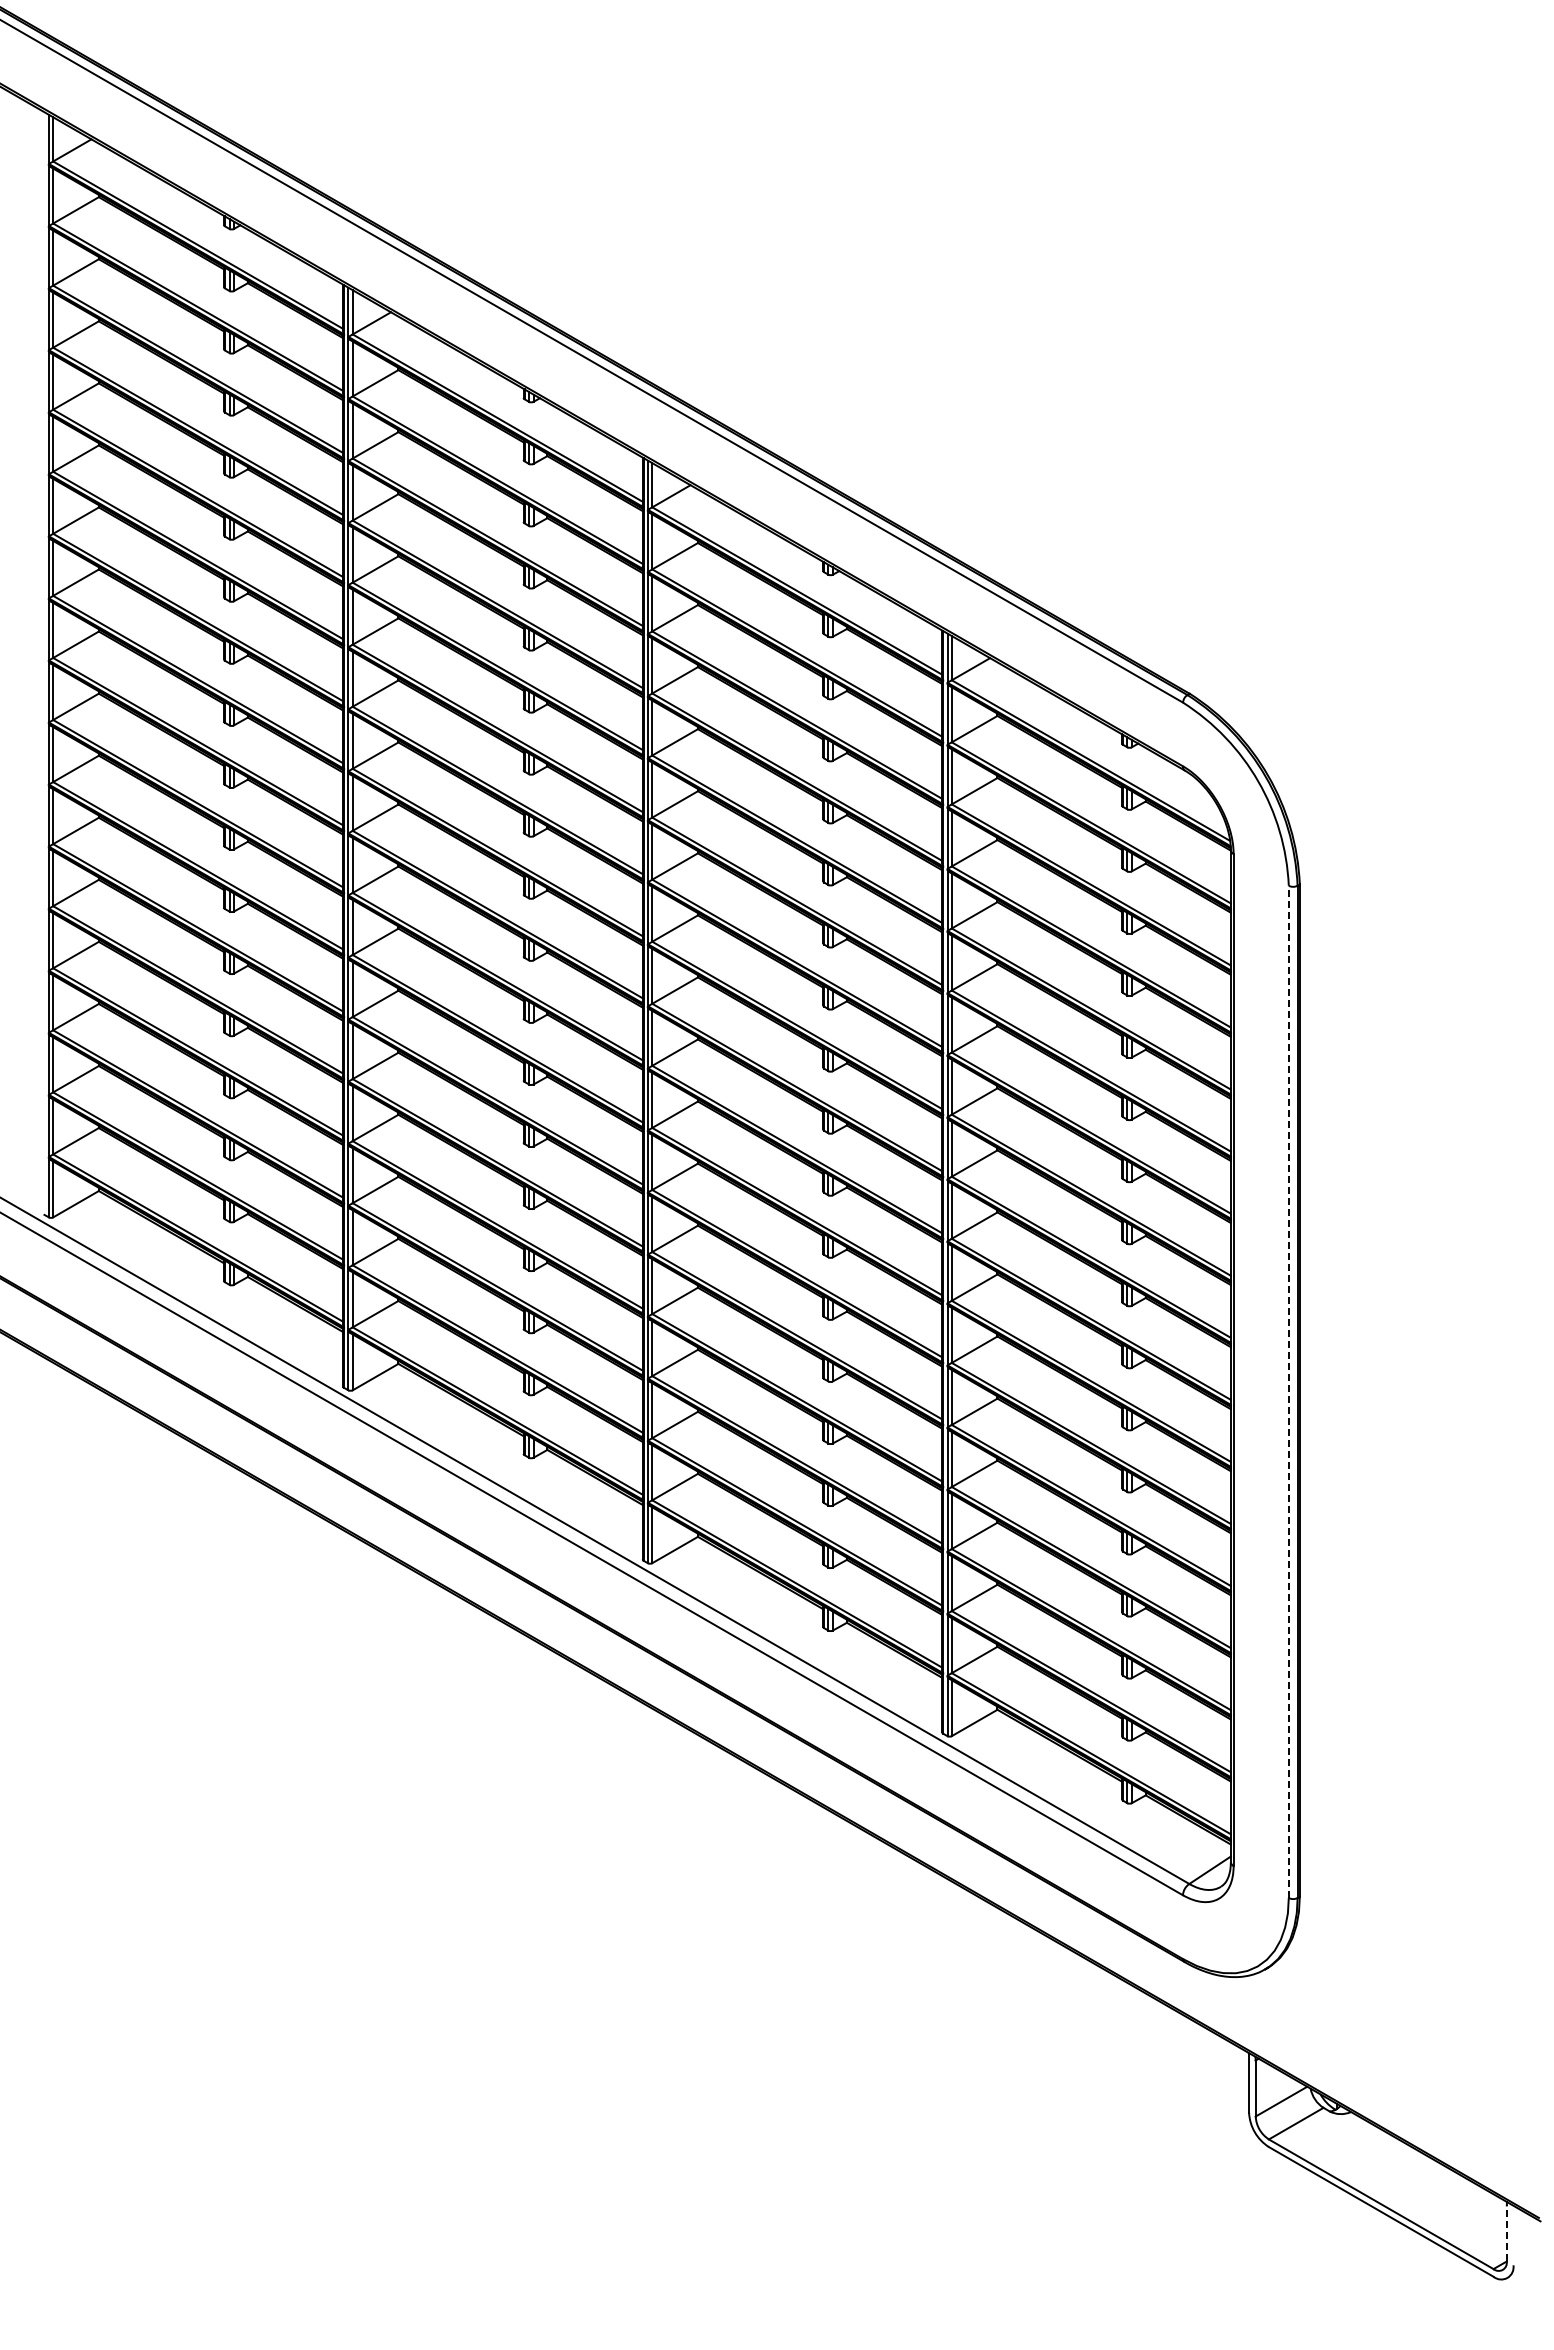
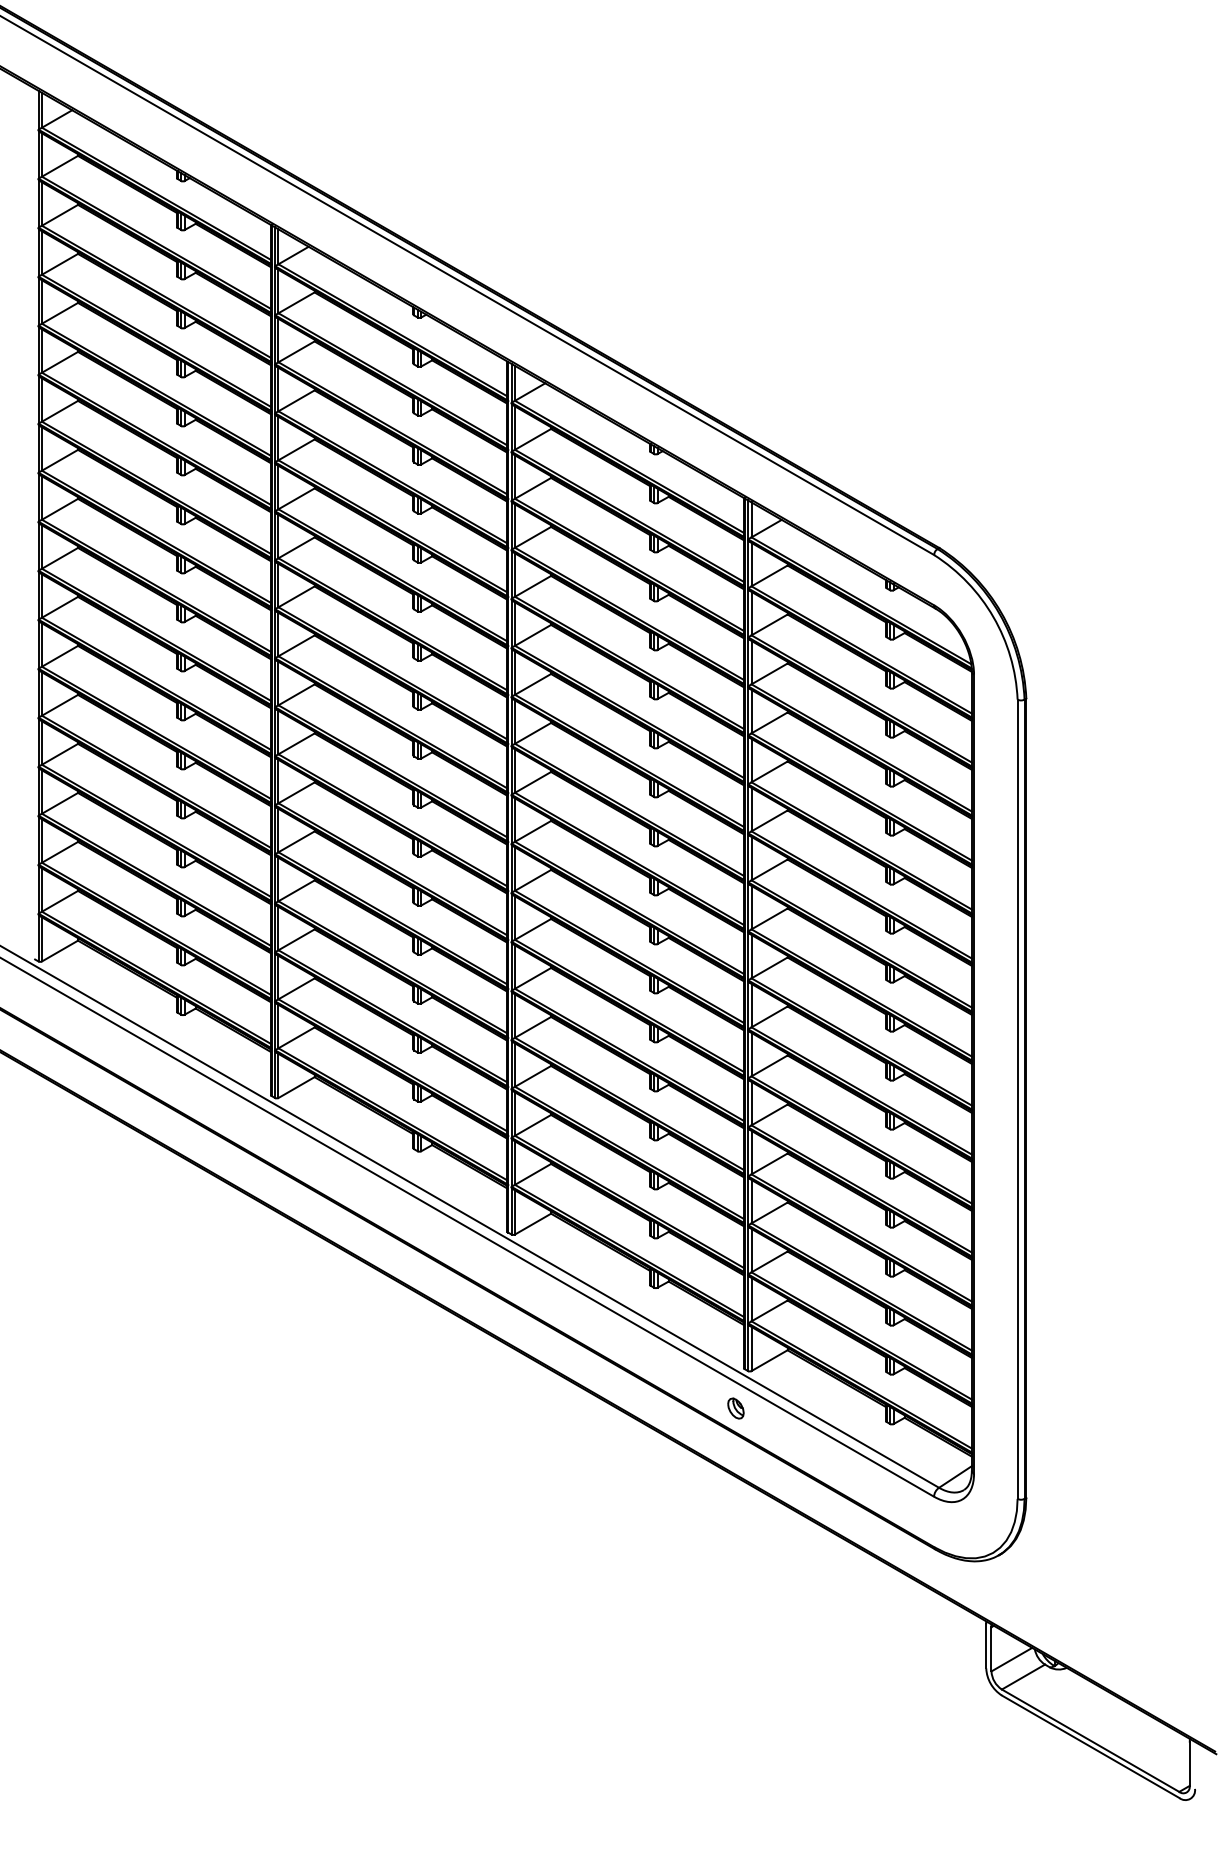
line: (1288, 1391) -> (1017, 1098), dashed -> solid
part: (931, 1783) -> (735, 1408), added
line: (1506, 2232) -> (1189, 1763), dashed -> solid

